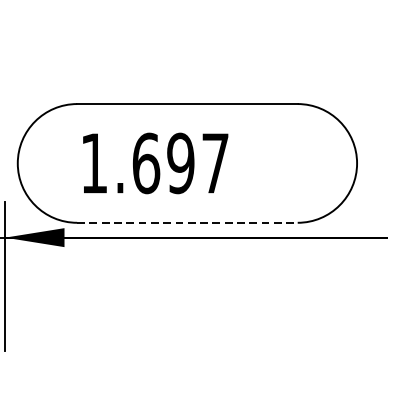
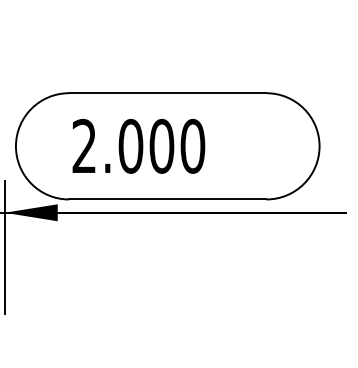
text: (154, 162) -> (138, 145), 1.697 -> 2.000
line: (187, 222) -> (167, 199), dashed -> solid

